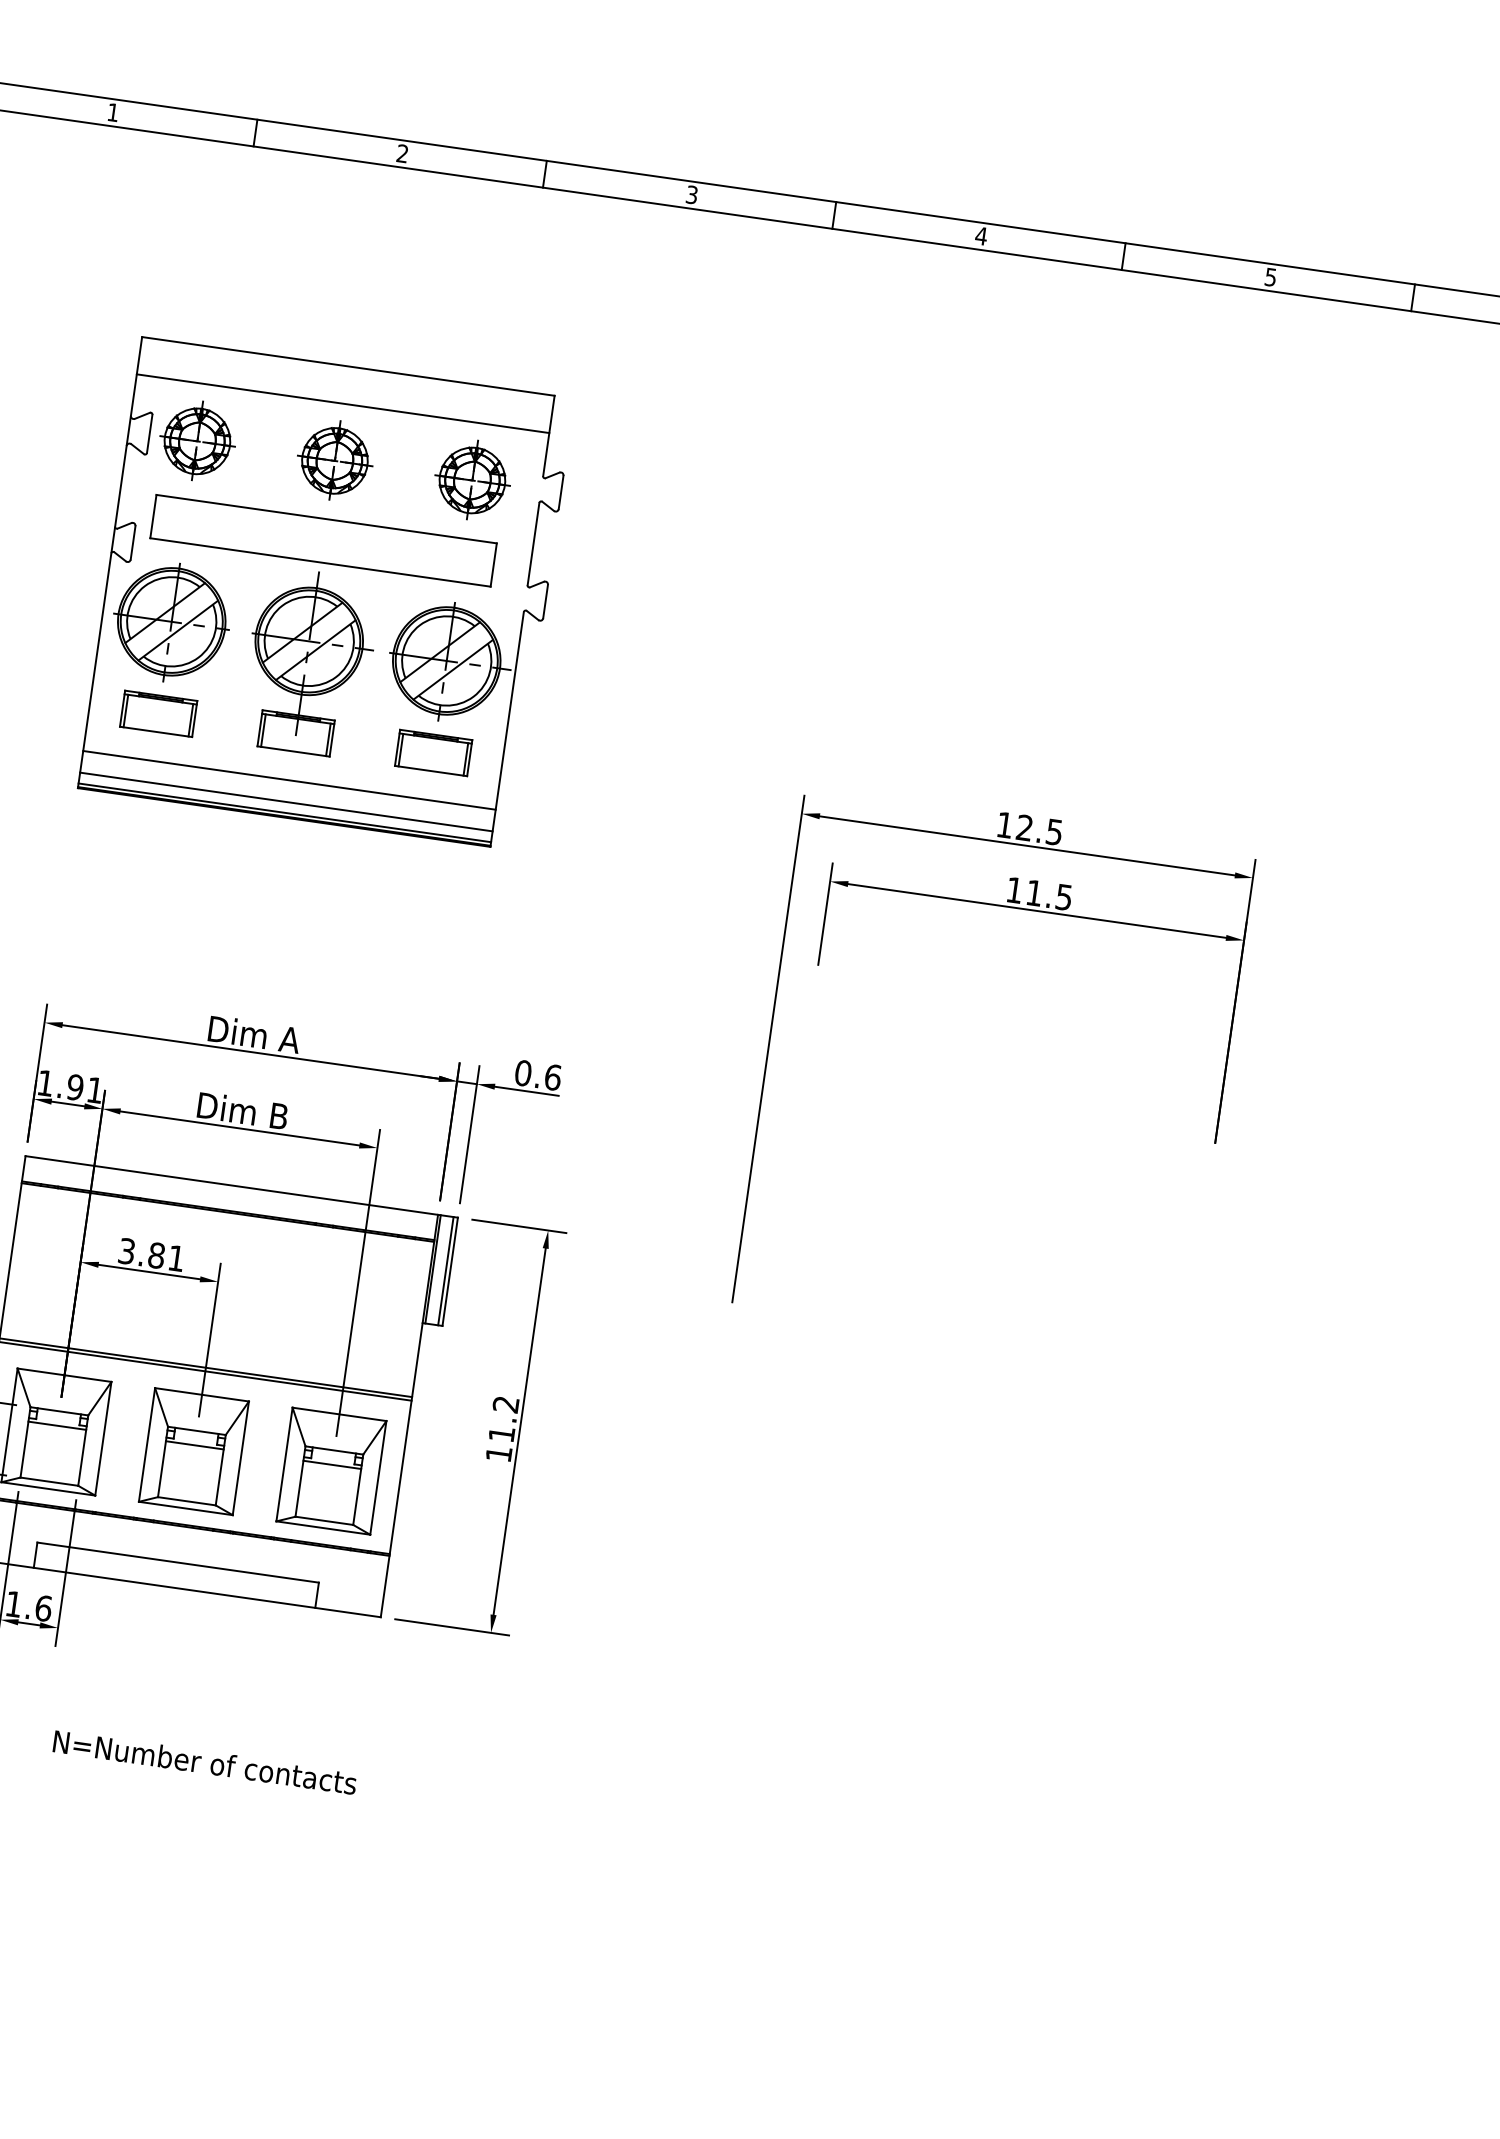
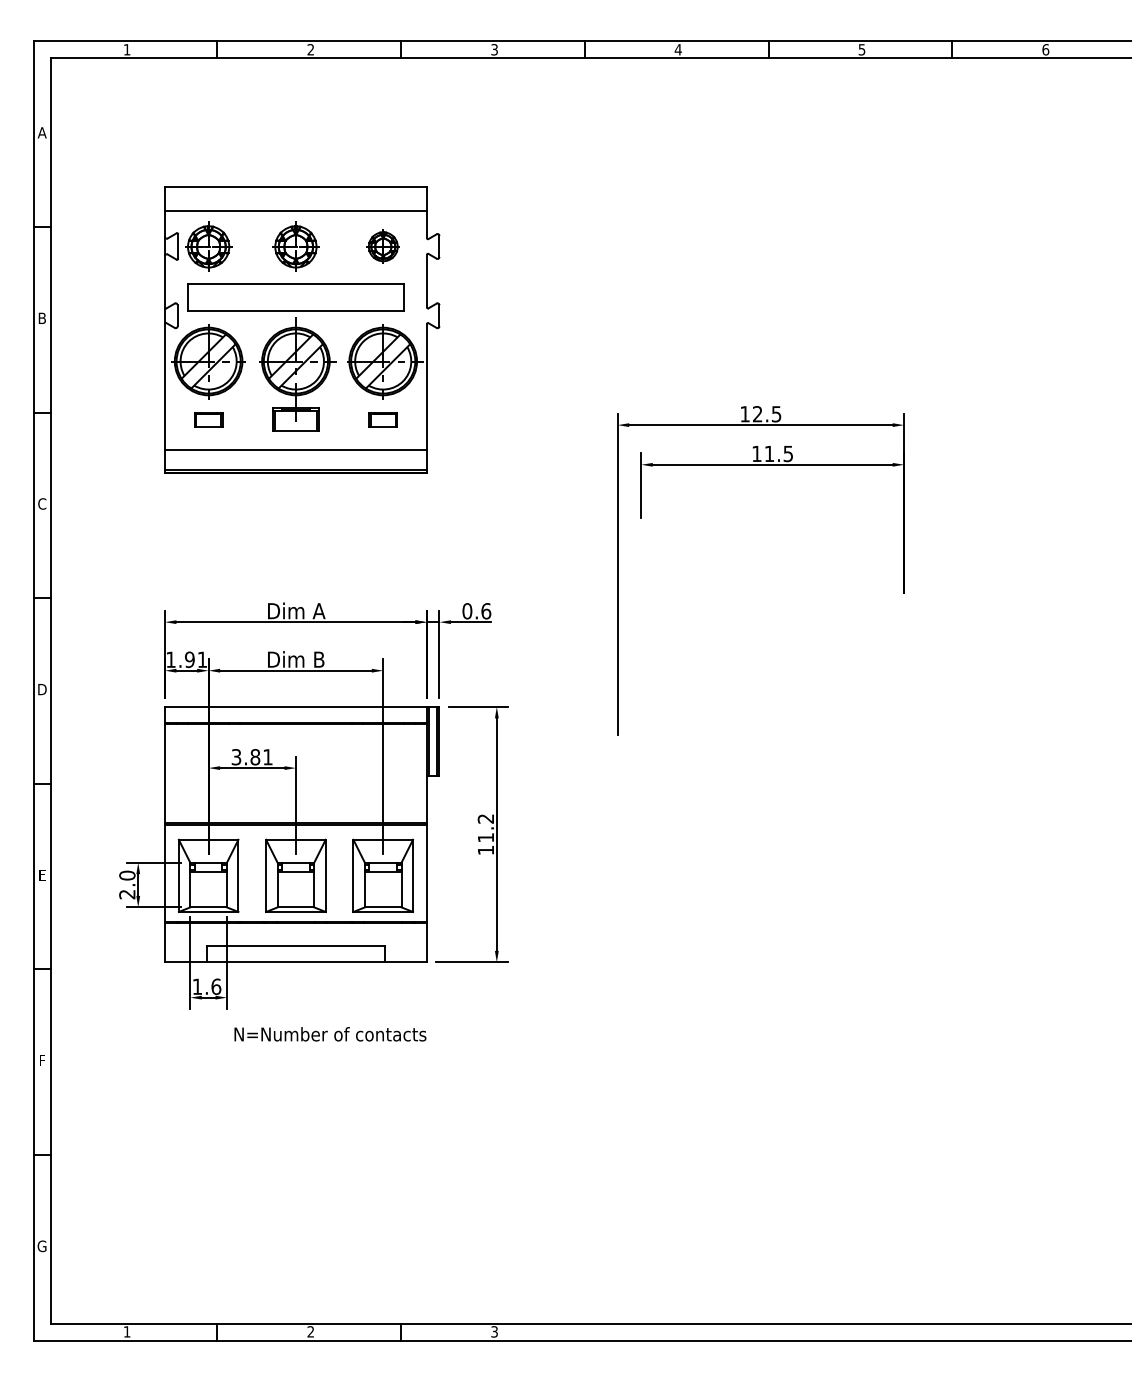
part: (472, 479) -> (383, 246), size x0.7
part: (158, 713) -> (208, 419), size x0.6
part: (432, 752) -> (382, 419), size x0.6
line: (285, 801) -> (295, 463), removed
text: (205, 1762) -> (330, 1034), moved

